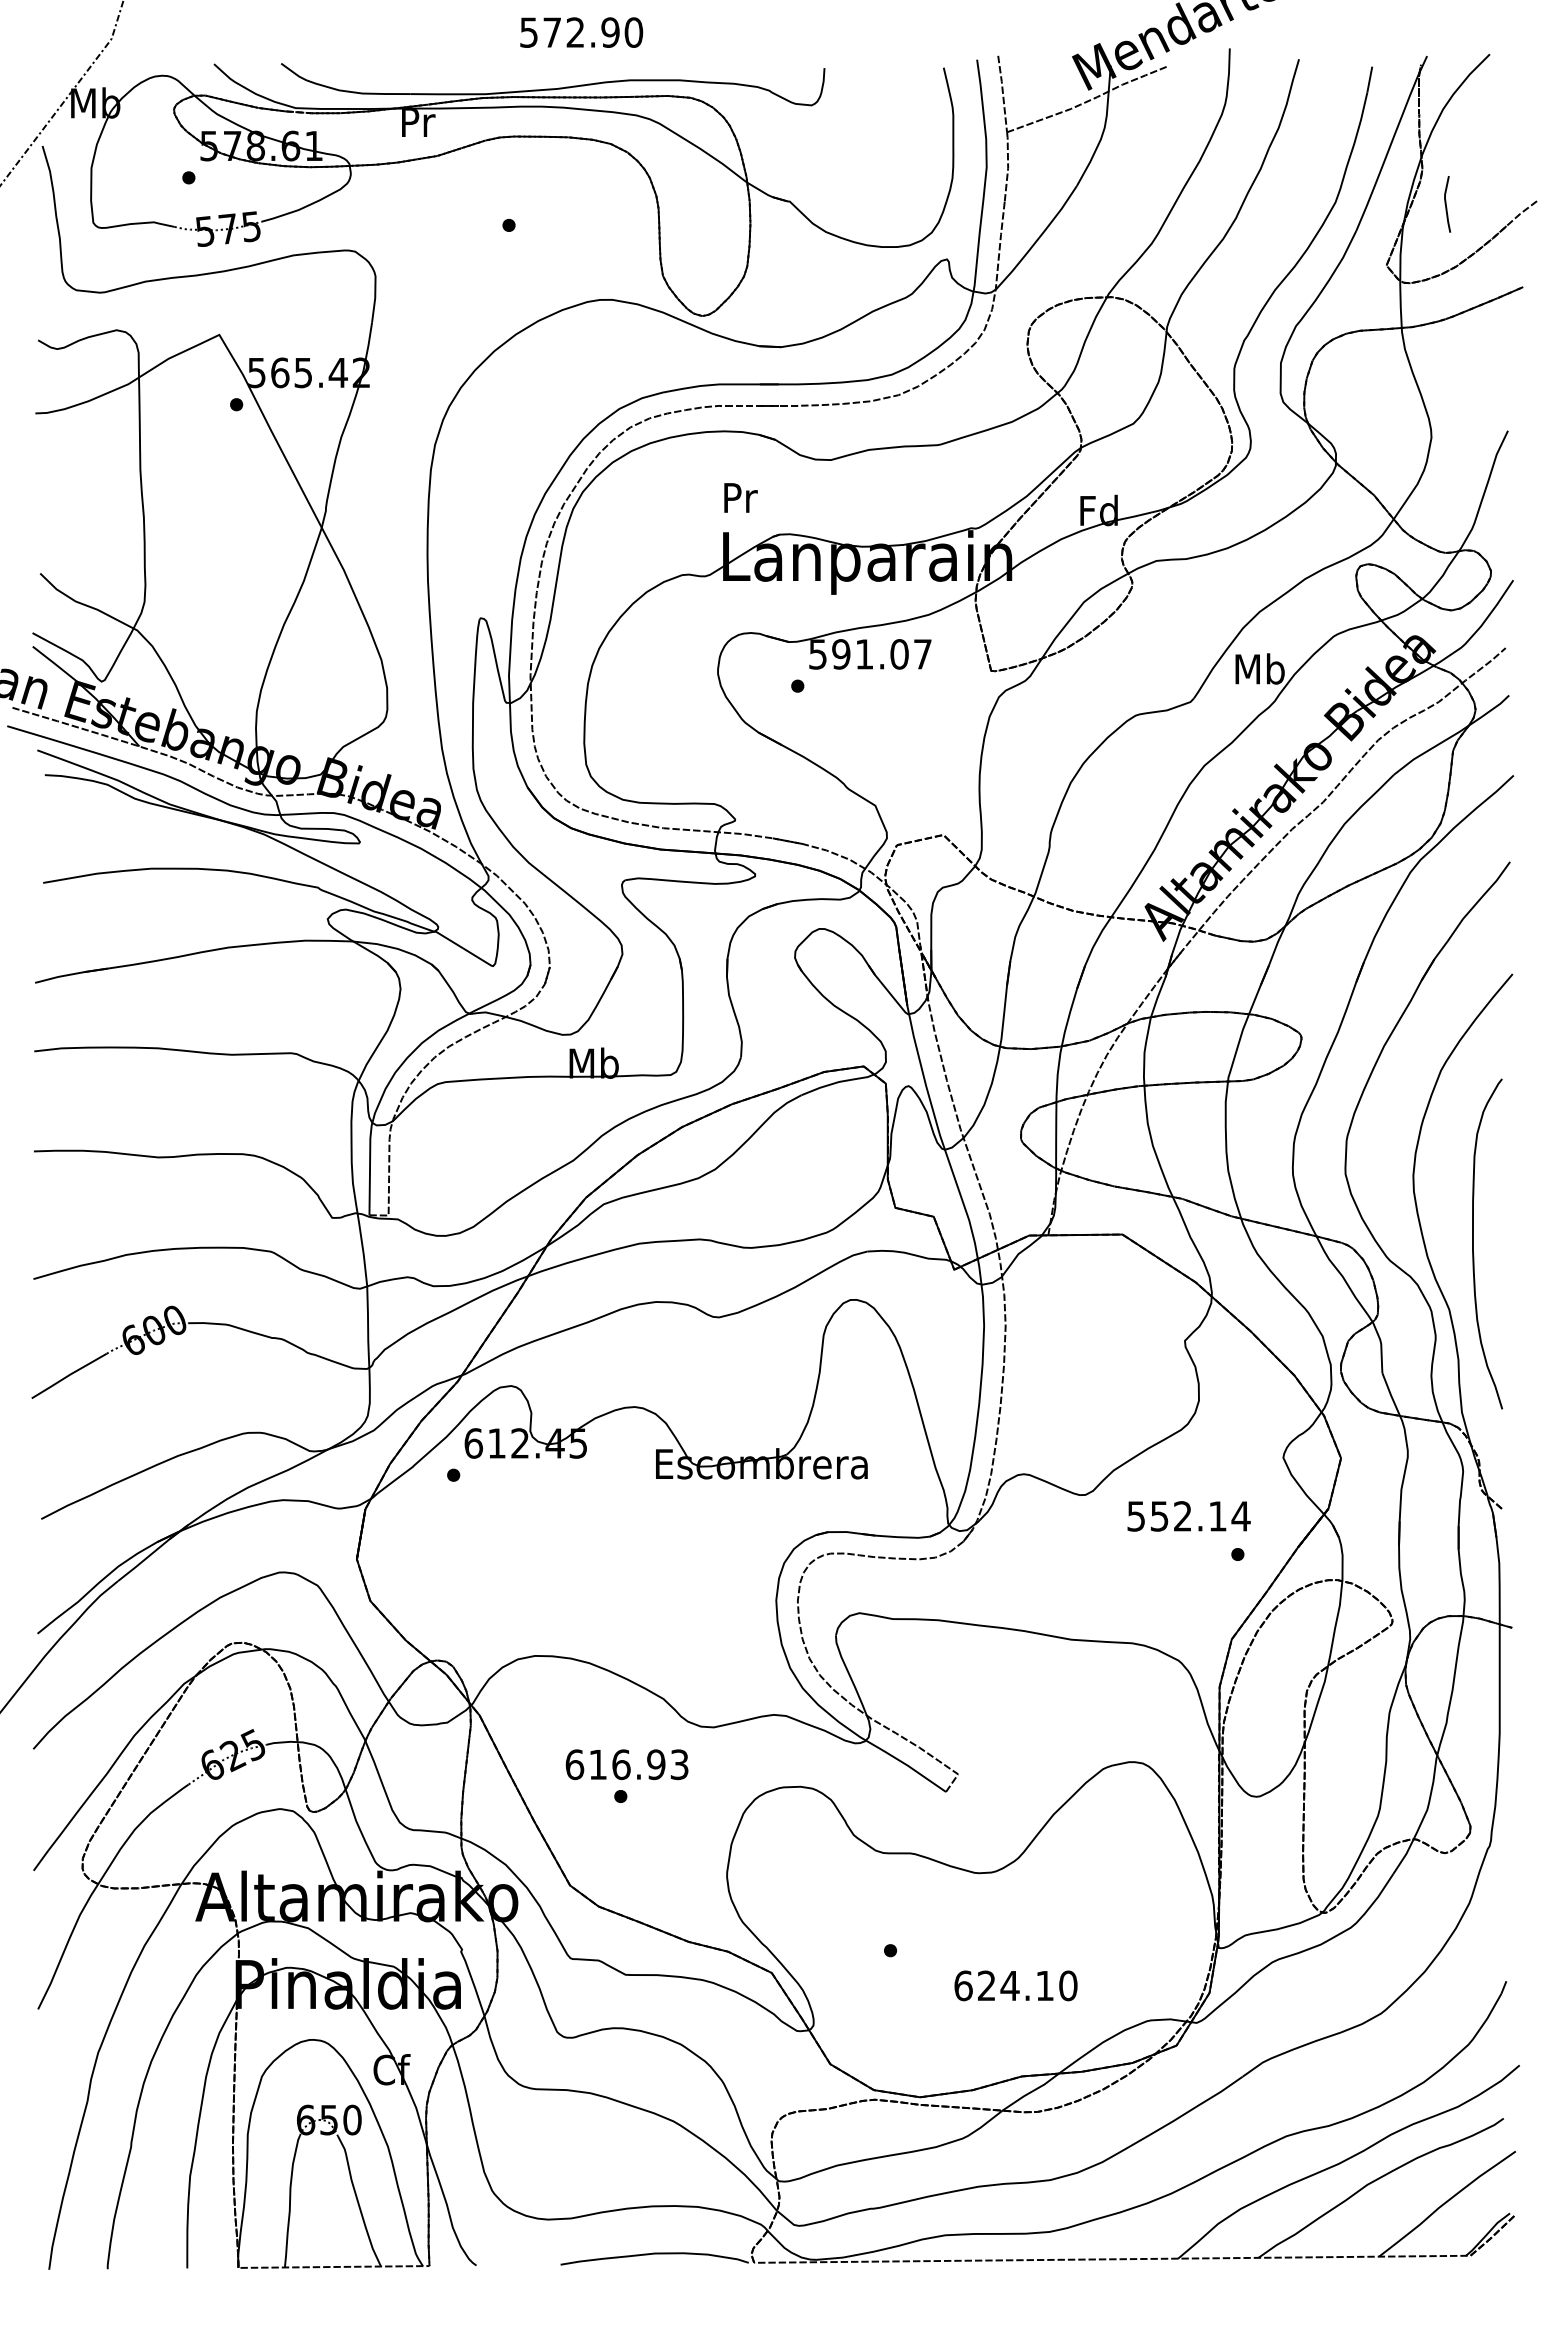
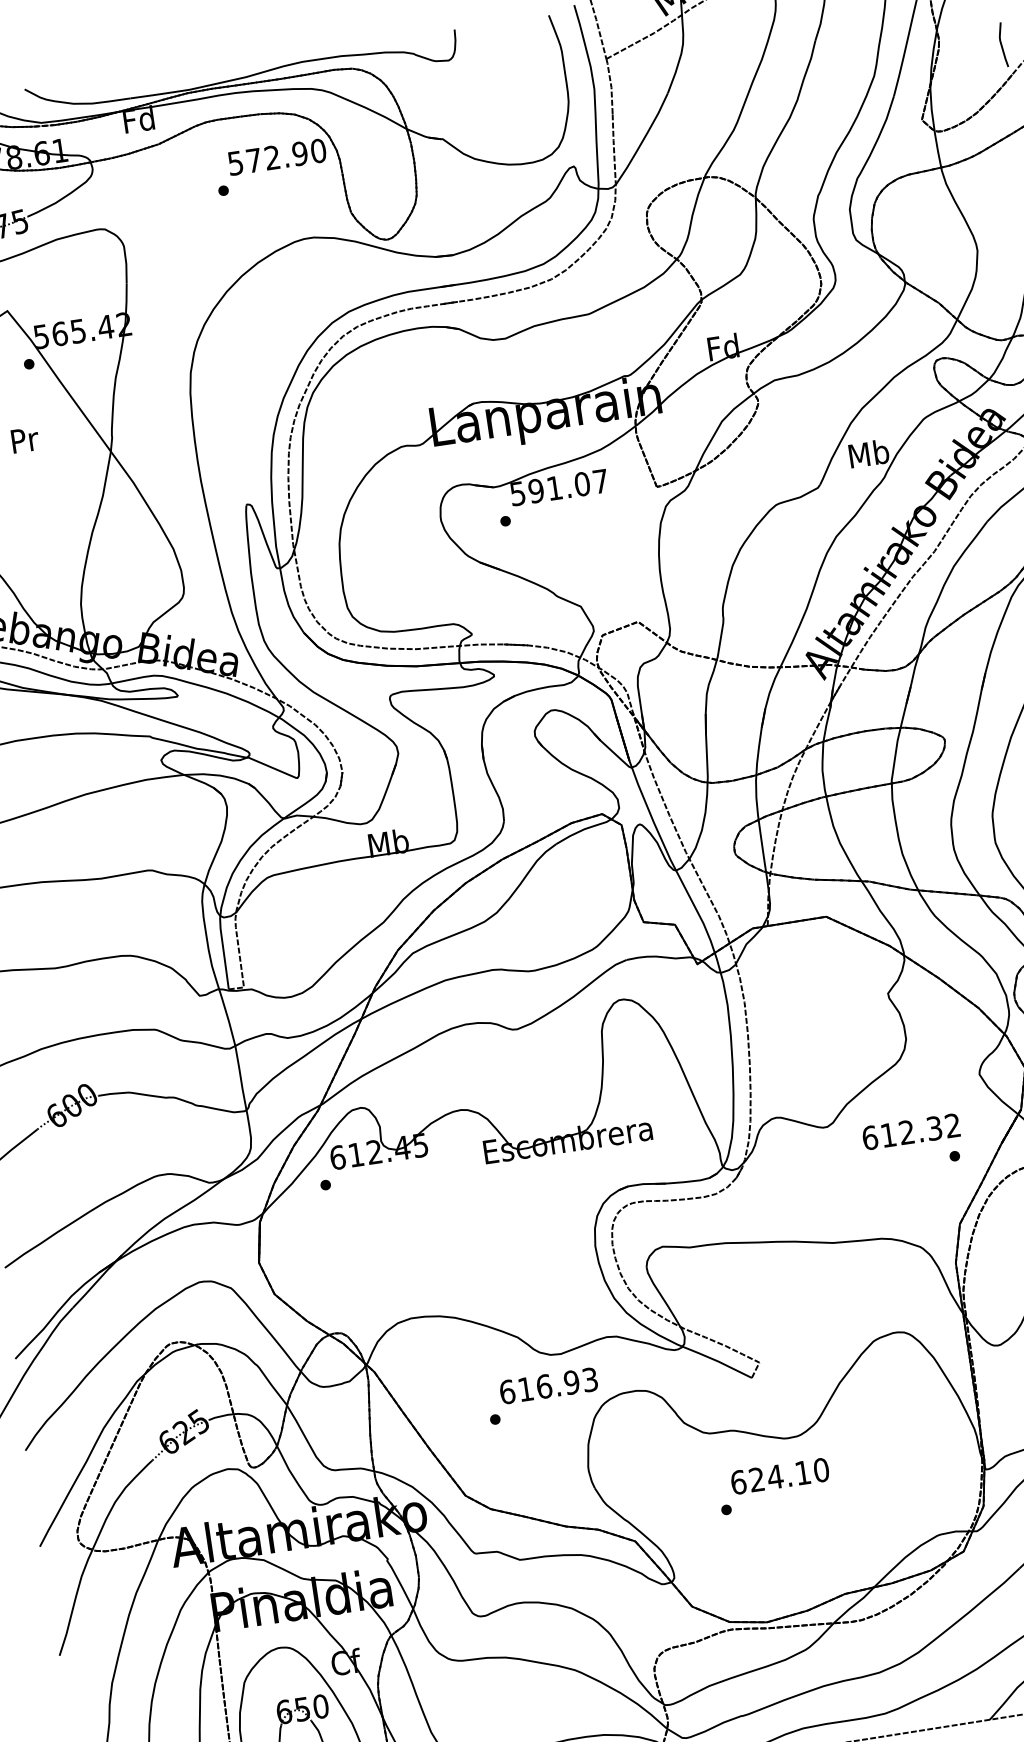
text: (581, 32) -> (277, 157), moved
text: (416, 121) -> (138, 119), Pr -> Fd
line: (1446, 204) -> (1002, 45), moved
text: (740, 497) -> (24, 439), moved
text: (1188, 1516) -> (911, 1131), 552.14 -> 612.32
text: (626, 1764) -> (548, 1385), moved
text: (1015, 1985) -> (779, 1476), moved

